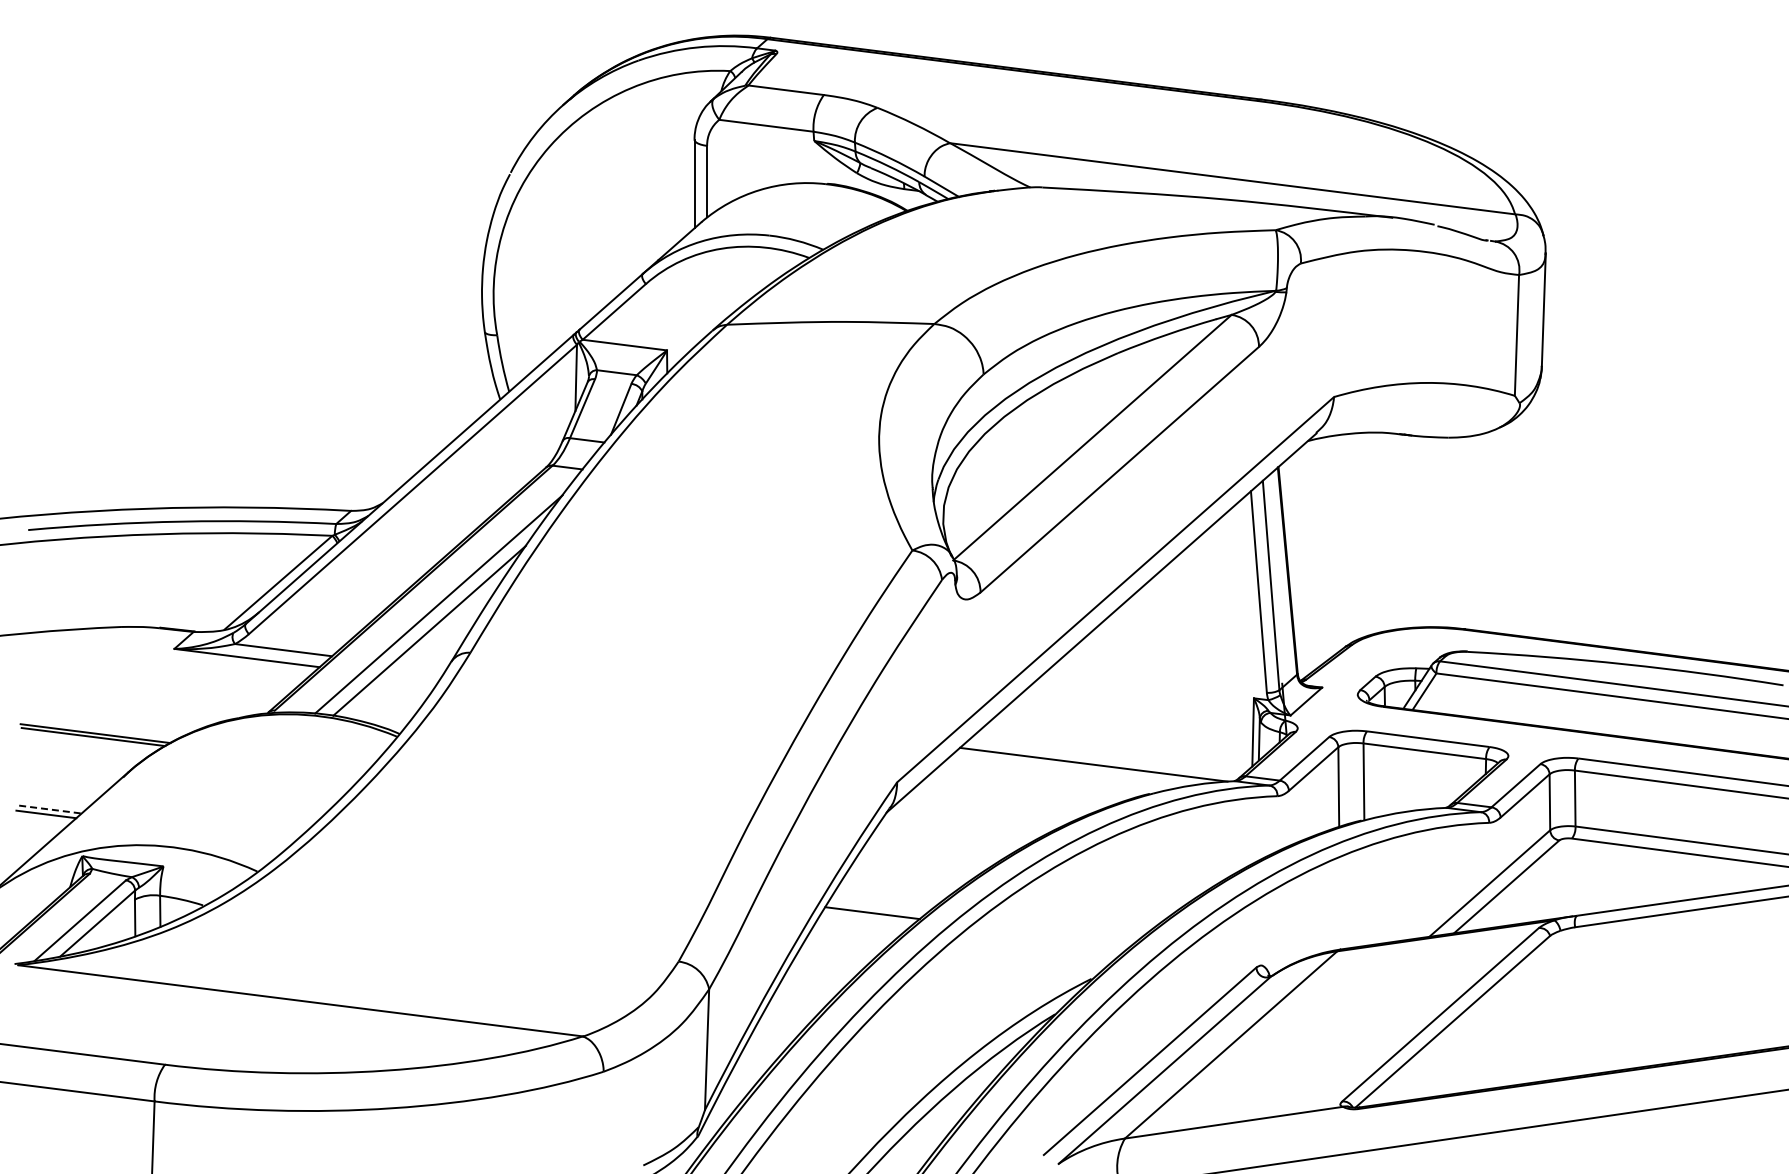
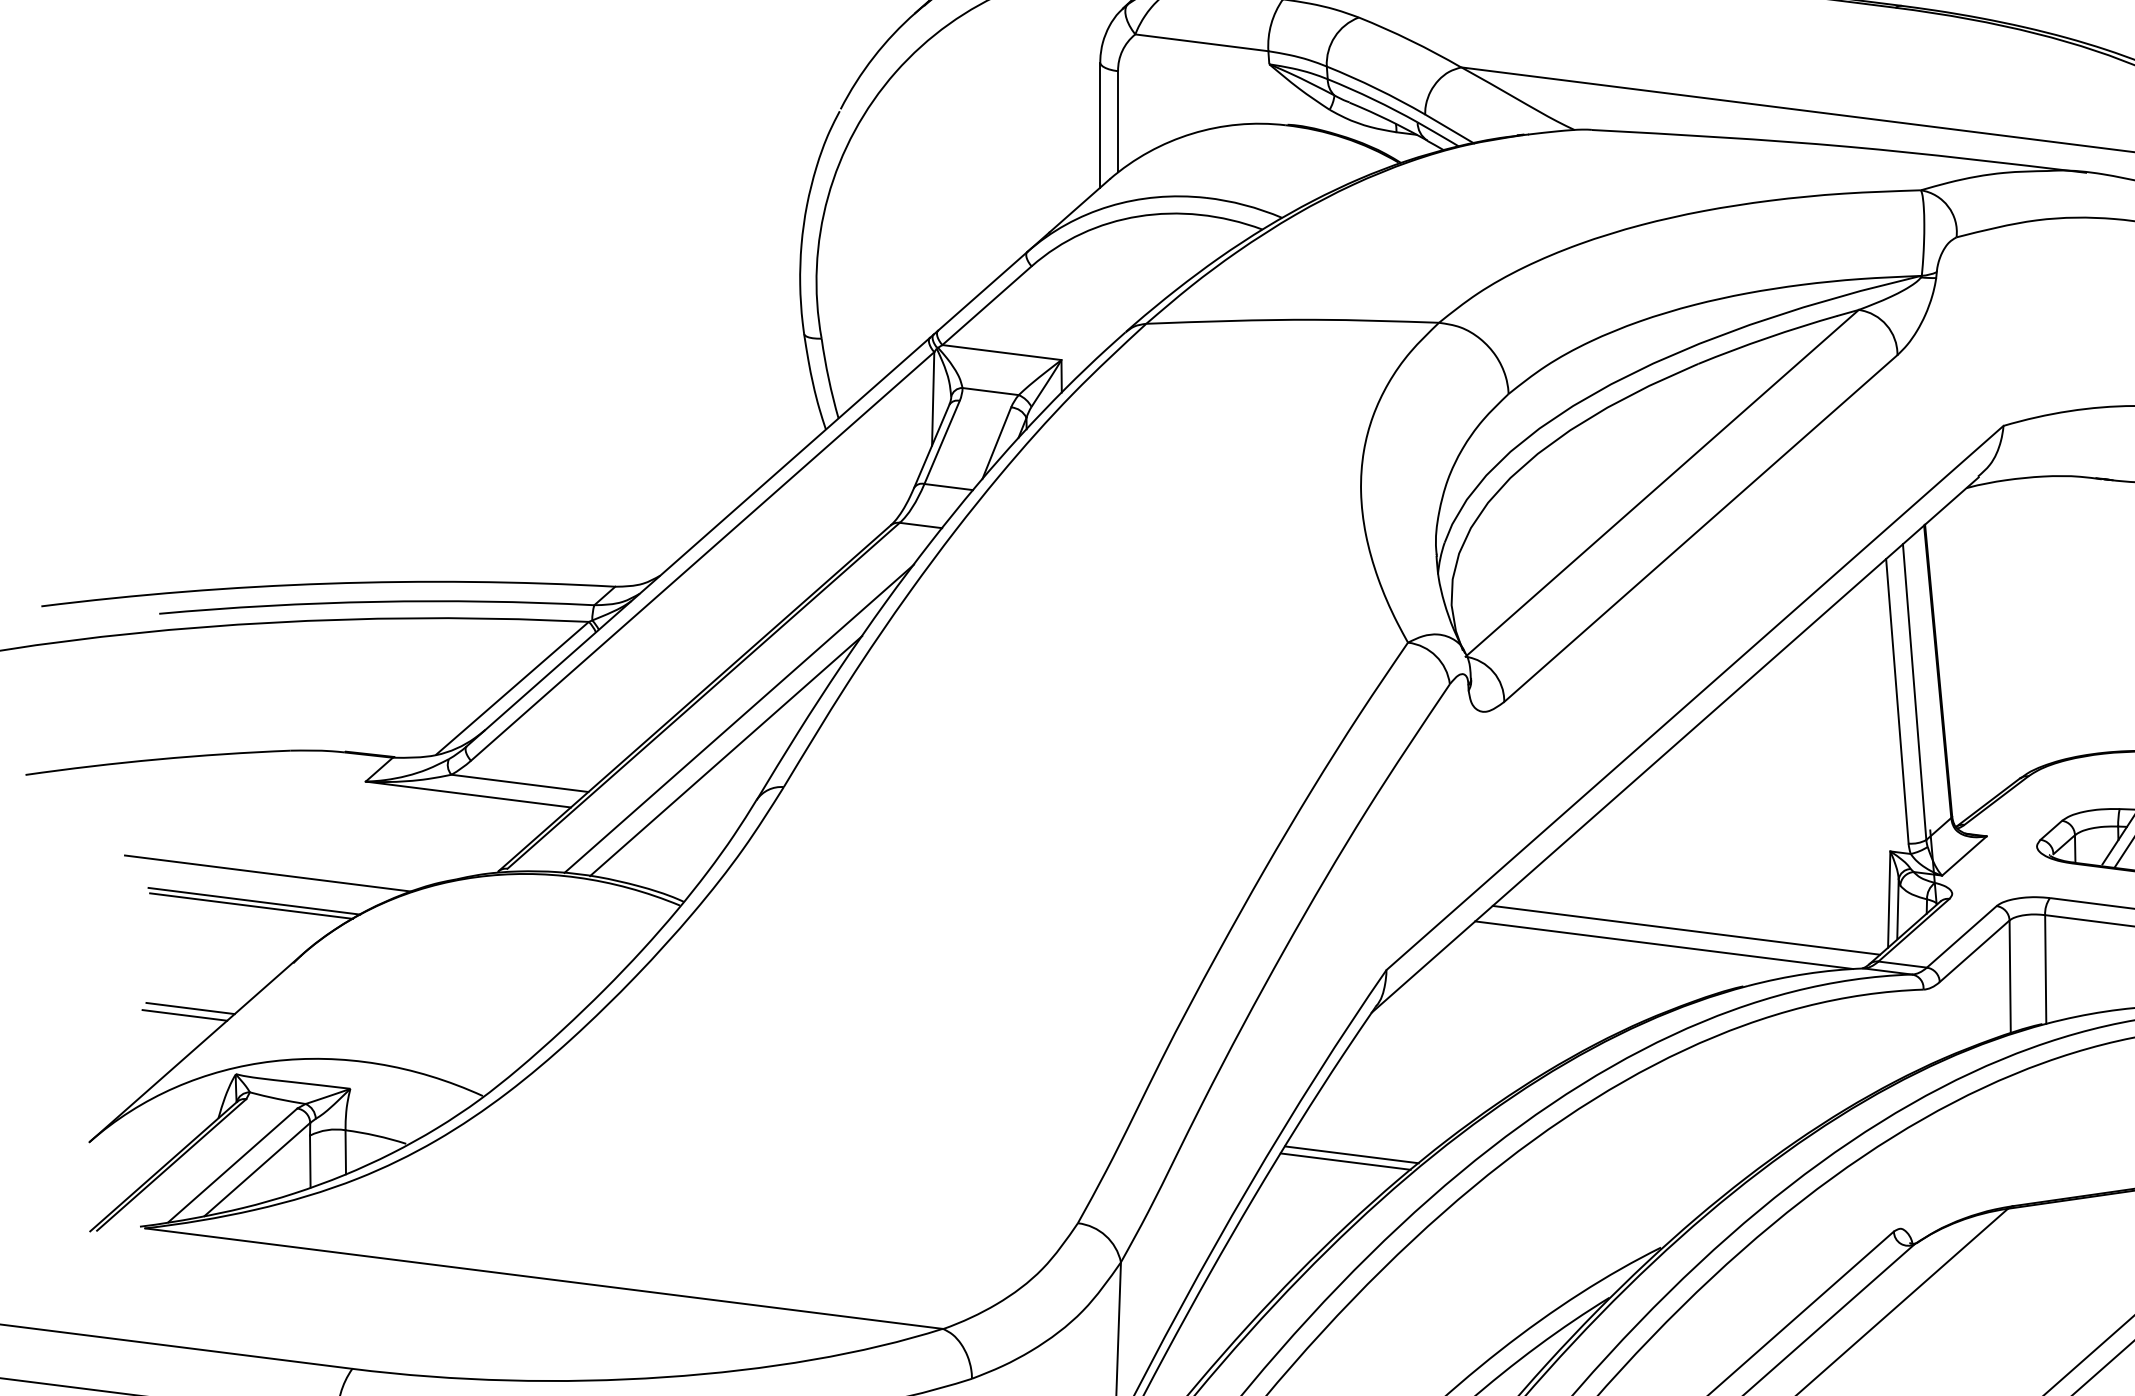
line: (105, 713) -> (268, 872), added
line: (1109, 753) -> (1686, 929), added
line: (50, 809) -> (190, 1008), dashed -> solid
line: (868, 917) -> (1345, 1160), added

